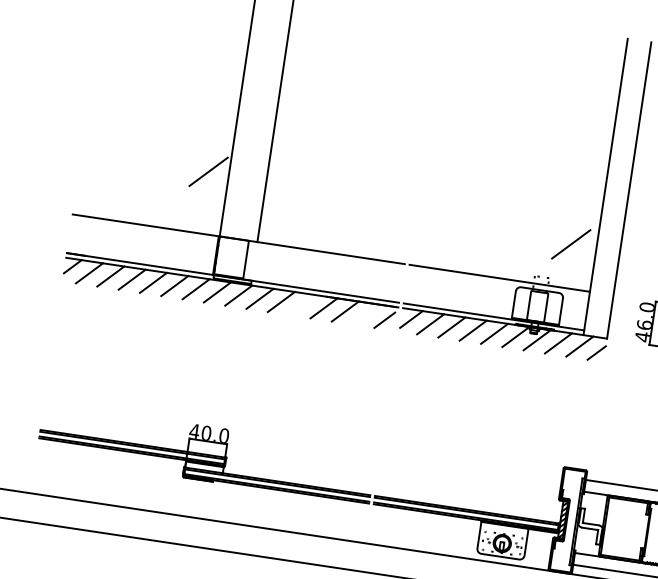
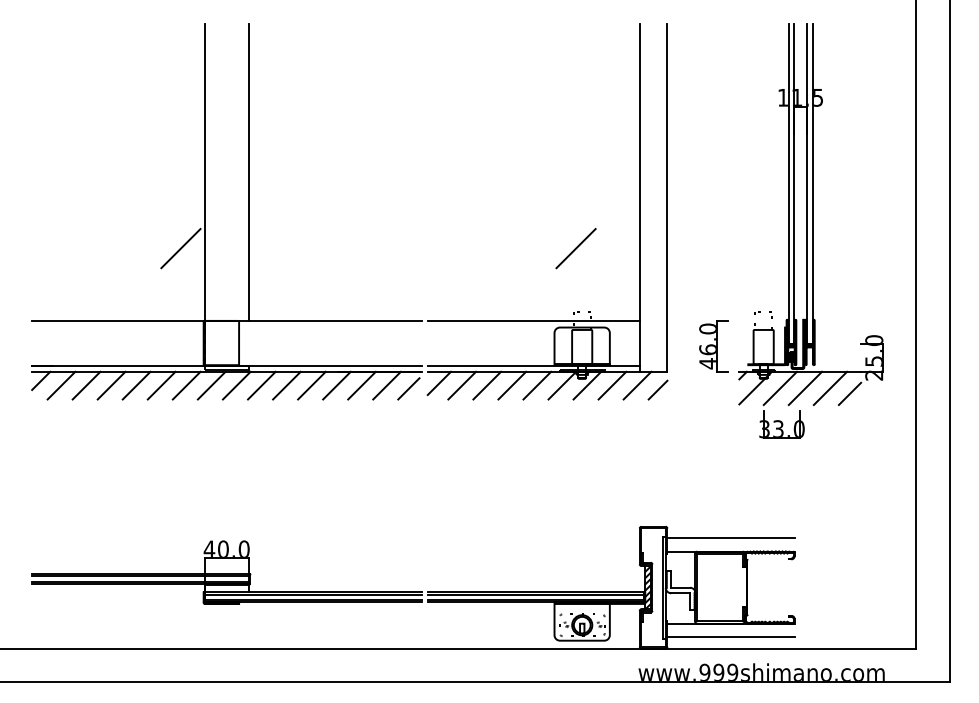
line: (570, 244) -> (575, 248), moved
line: (302, 305) -> (311, 385), added
line: (366, 314) -> (386, 385), added

